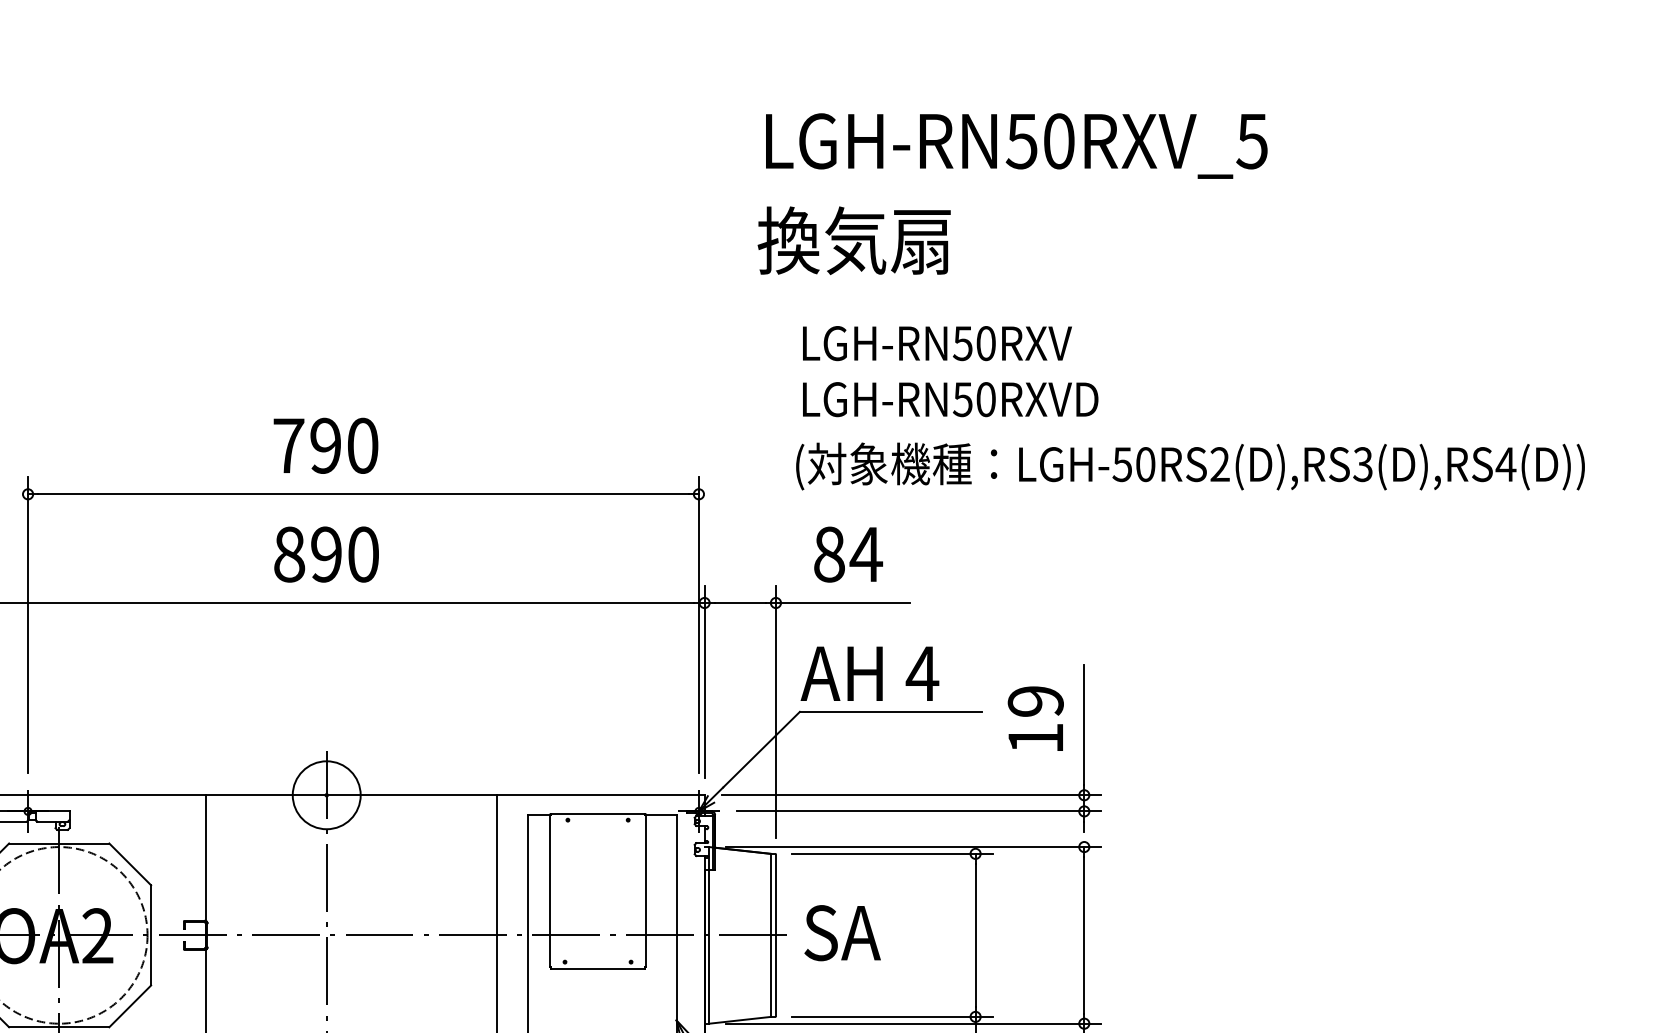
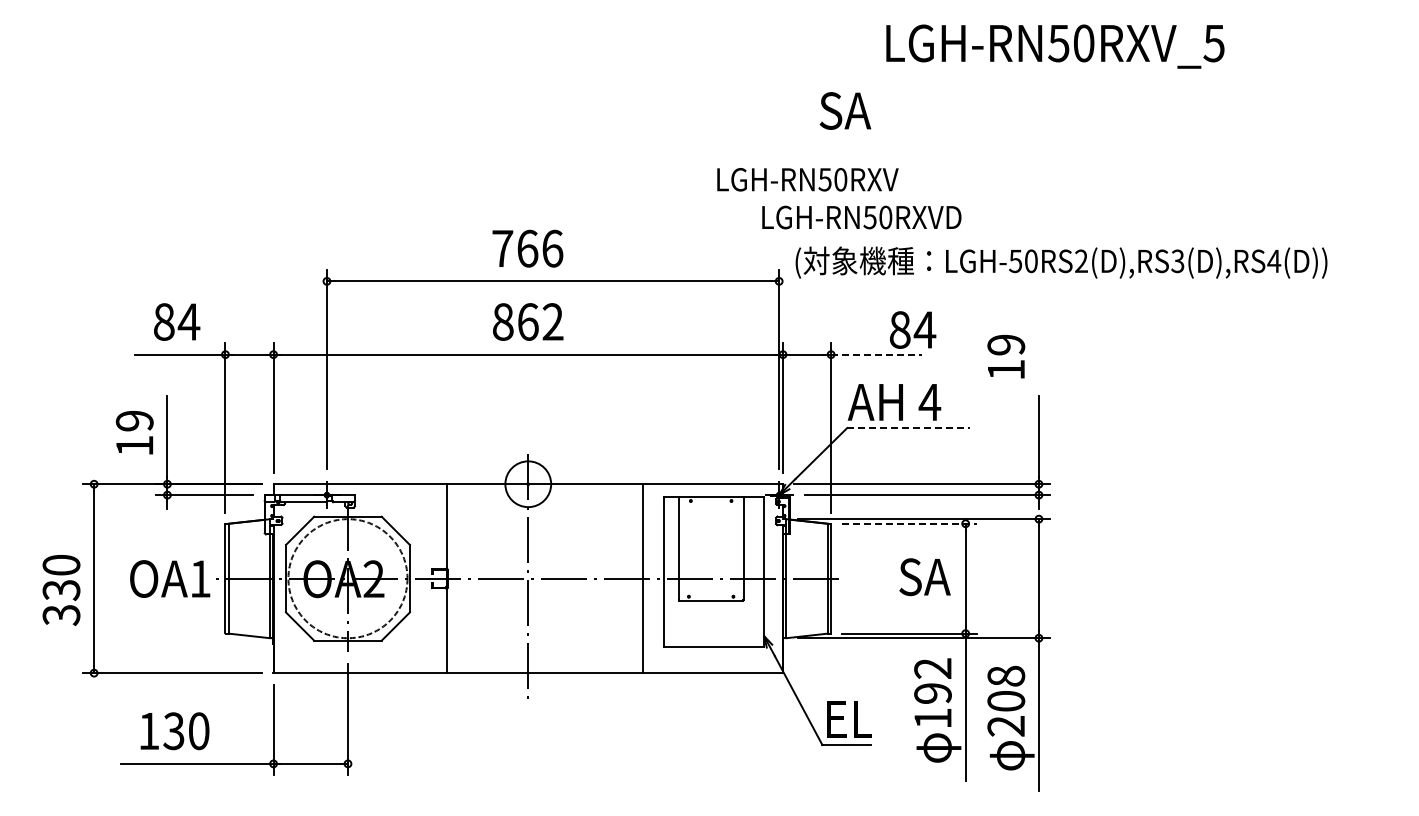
text: (1016, 145) -> (1055, 46), moved
text: (853, 240) -> (883, 110), 換気扇 -> SA
text: (936, 343) -> (807, 179), moved
text: (950, 399) -> (861, 217), moved
text: (344, 445) -> (540, 248), 790 -> 766
text: (1190, 466) -> (1061, 262), moved
text: (344, 553) -> (540, 321), 890 -> 862
text: (849, 553) -> (913, 329), moved
line: (843, 602) -> (876, 354), solid -> dashed
line: (892, 712) -> (909, 428), solid -> dashed
text: (1036, 718) -> (1006, 356), moved
line: (892, 853) -> (909, 523), solid -> dashed
text: (841, 933) -> (924, 577), moved

